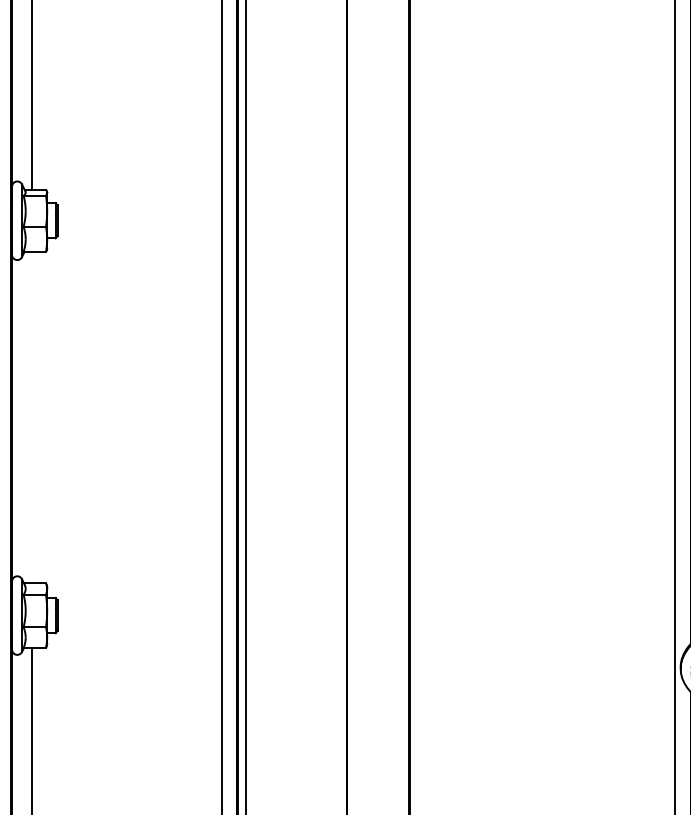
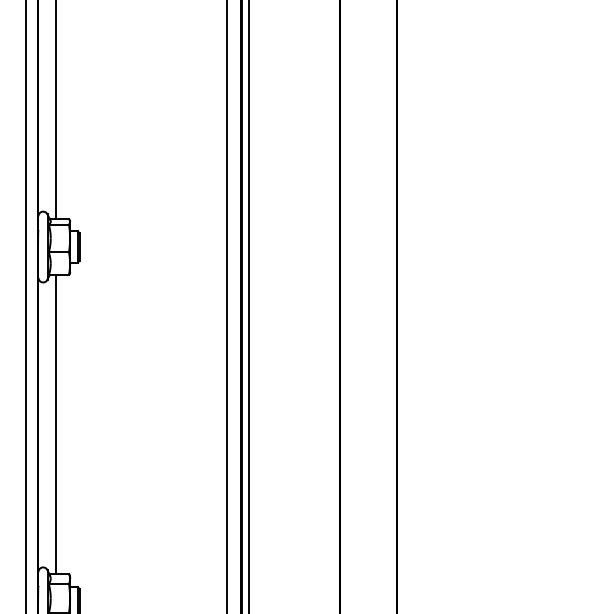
line: (31, 417) -> (55, 424), added

